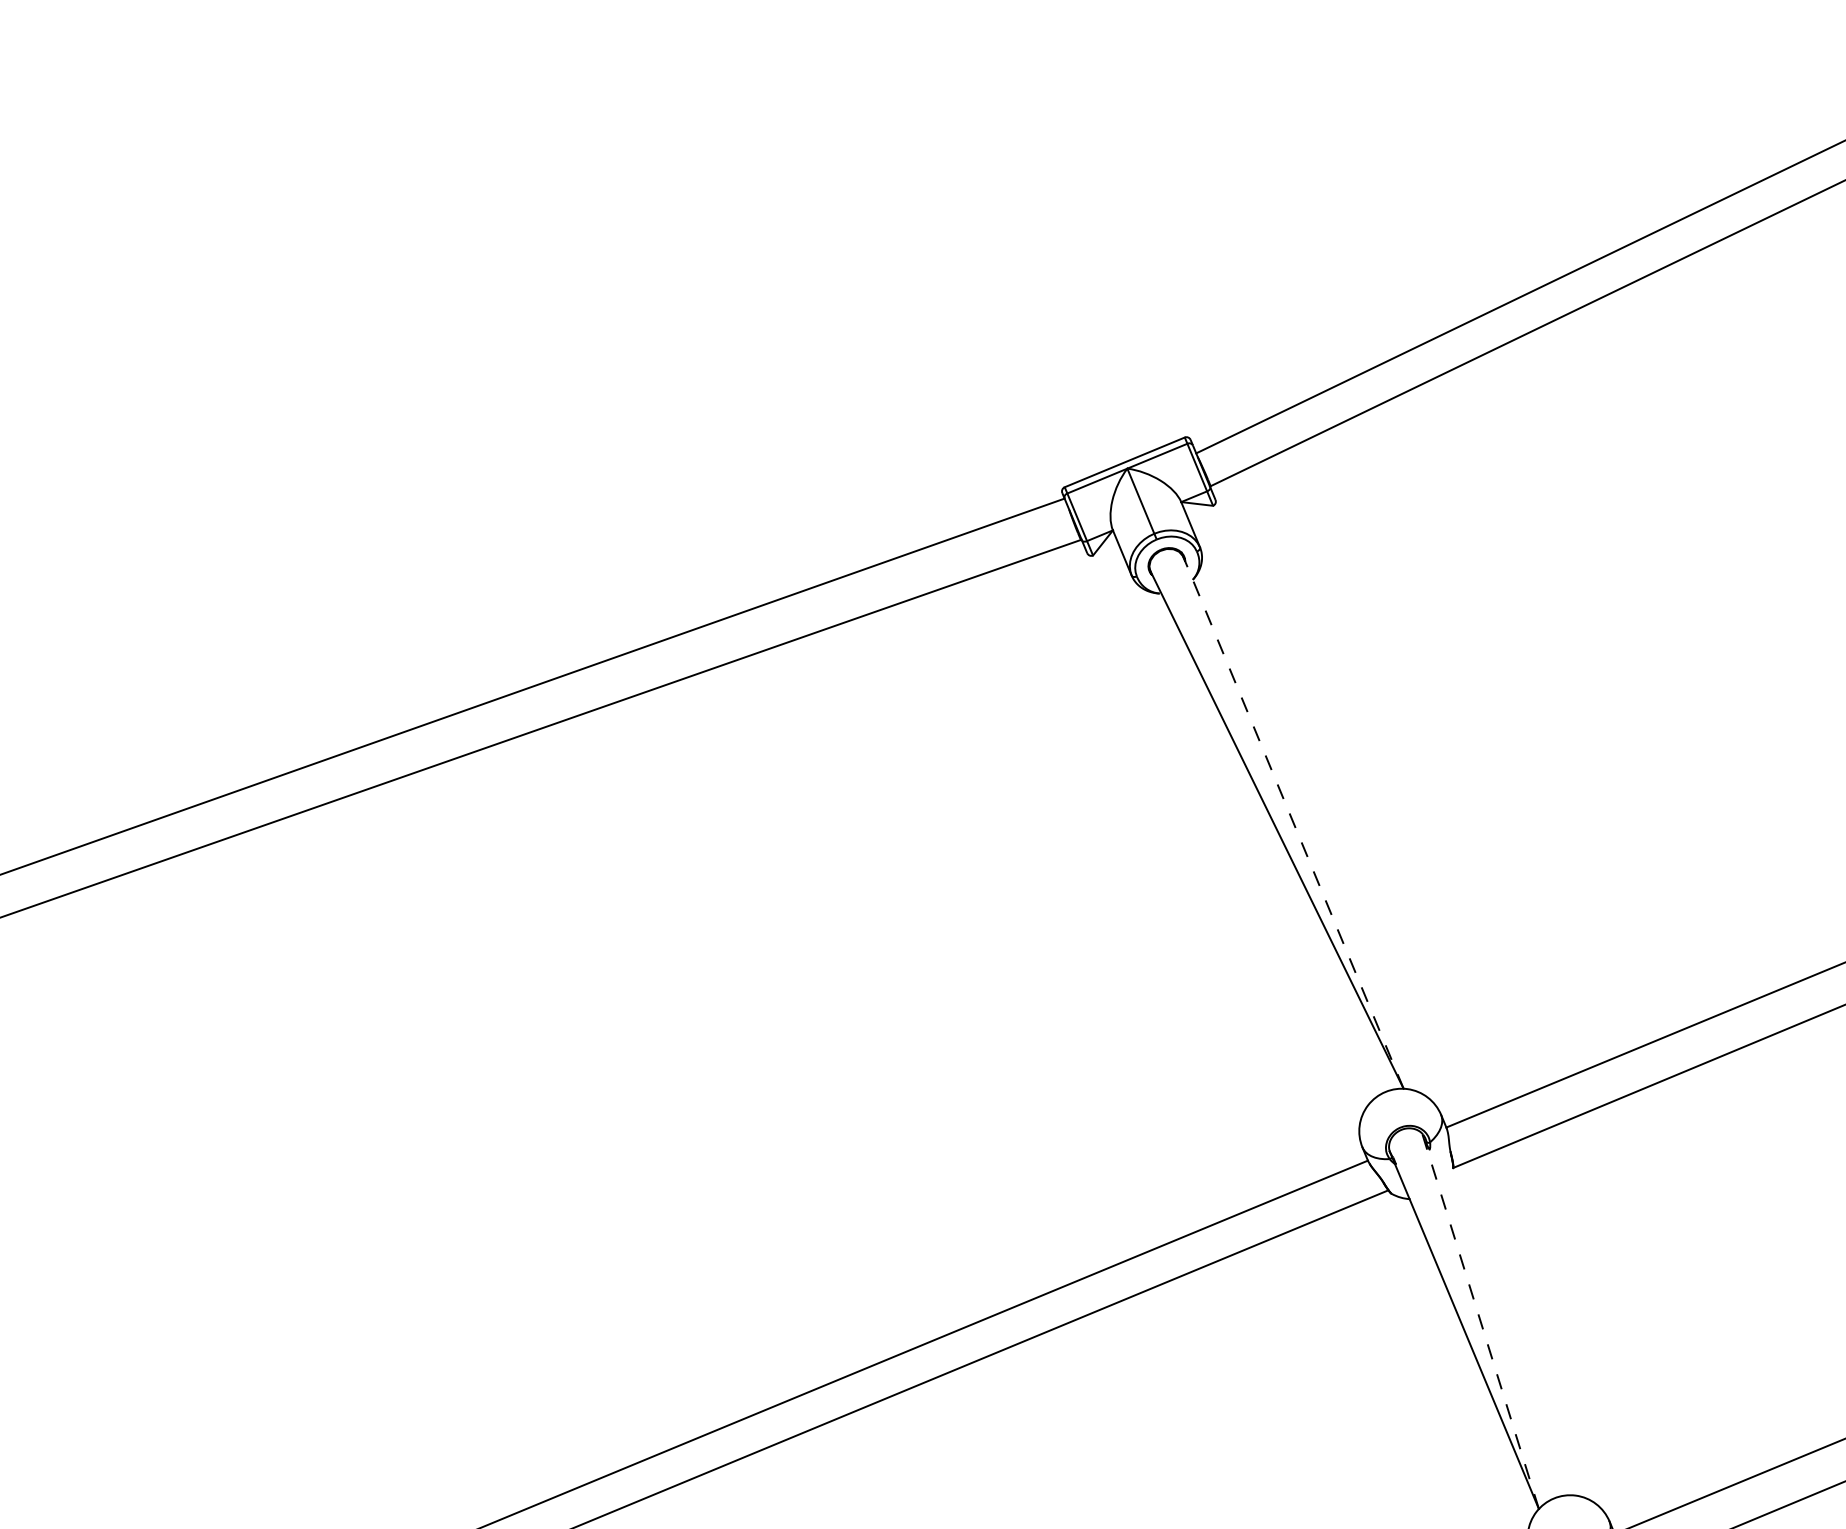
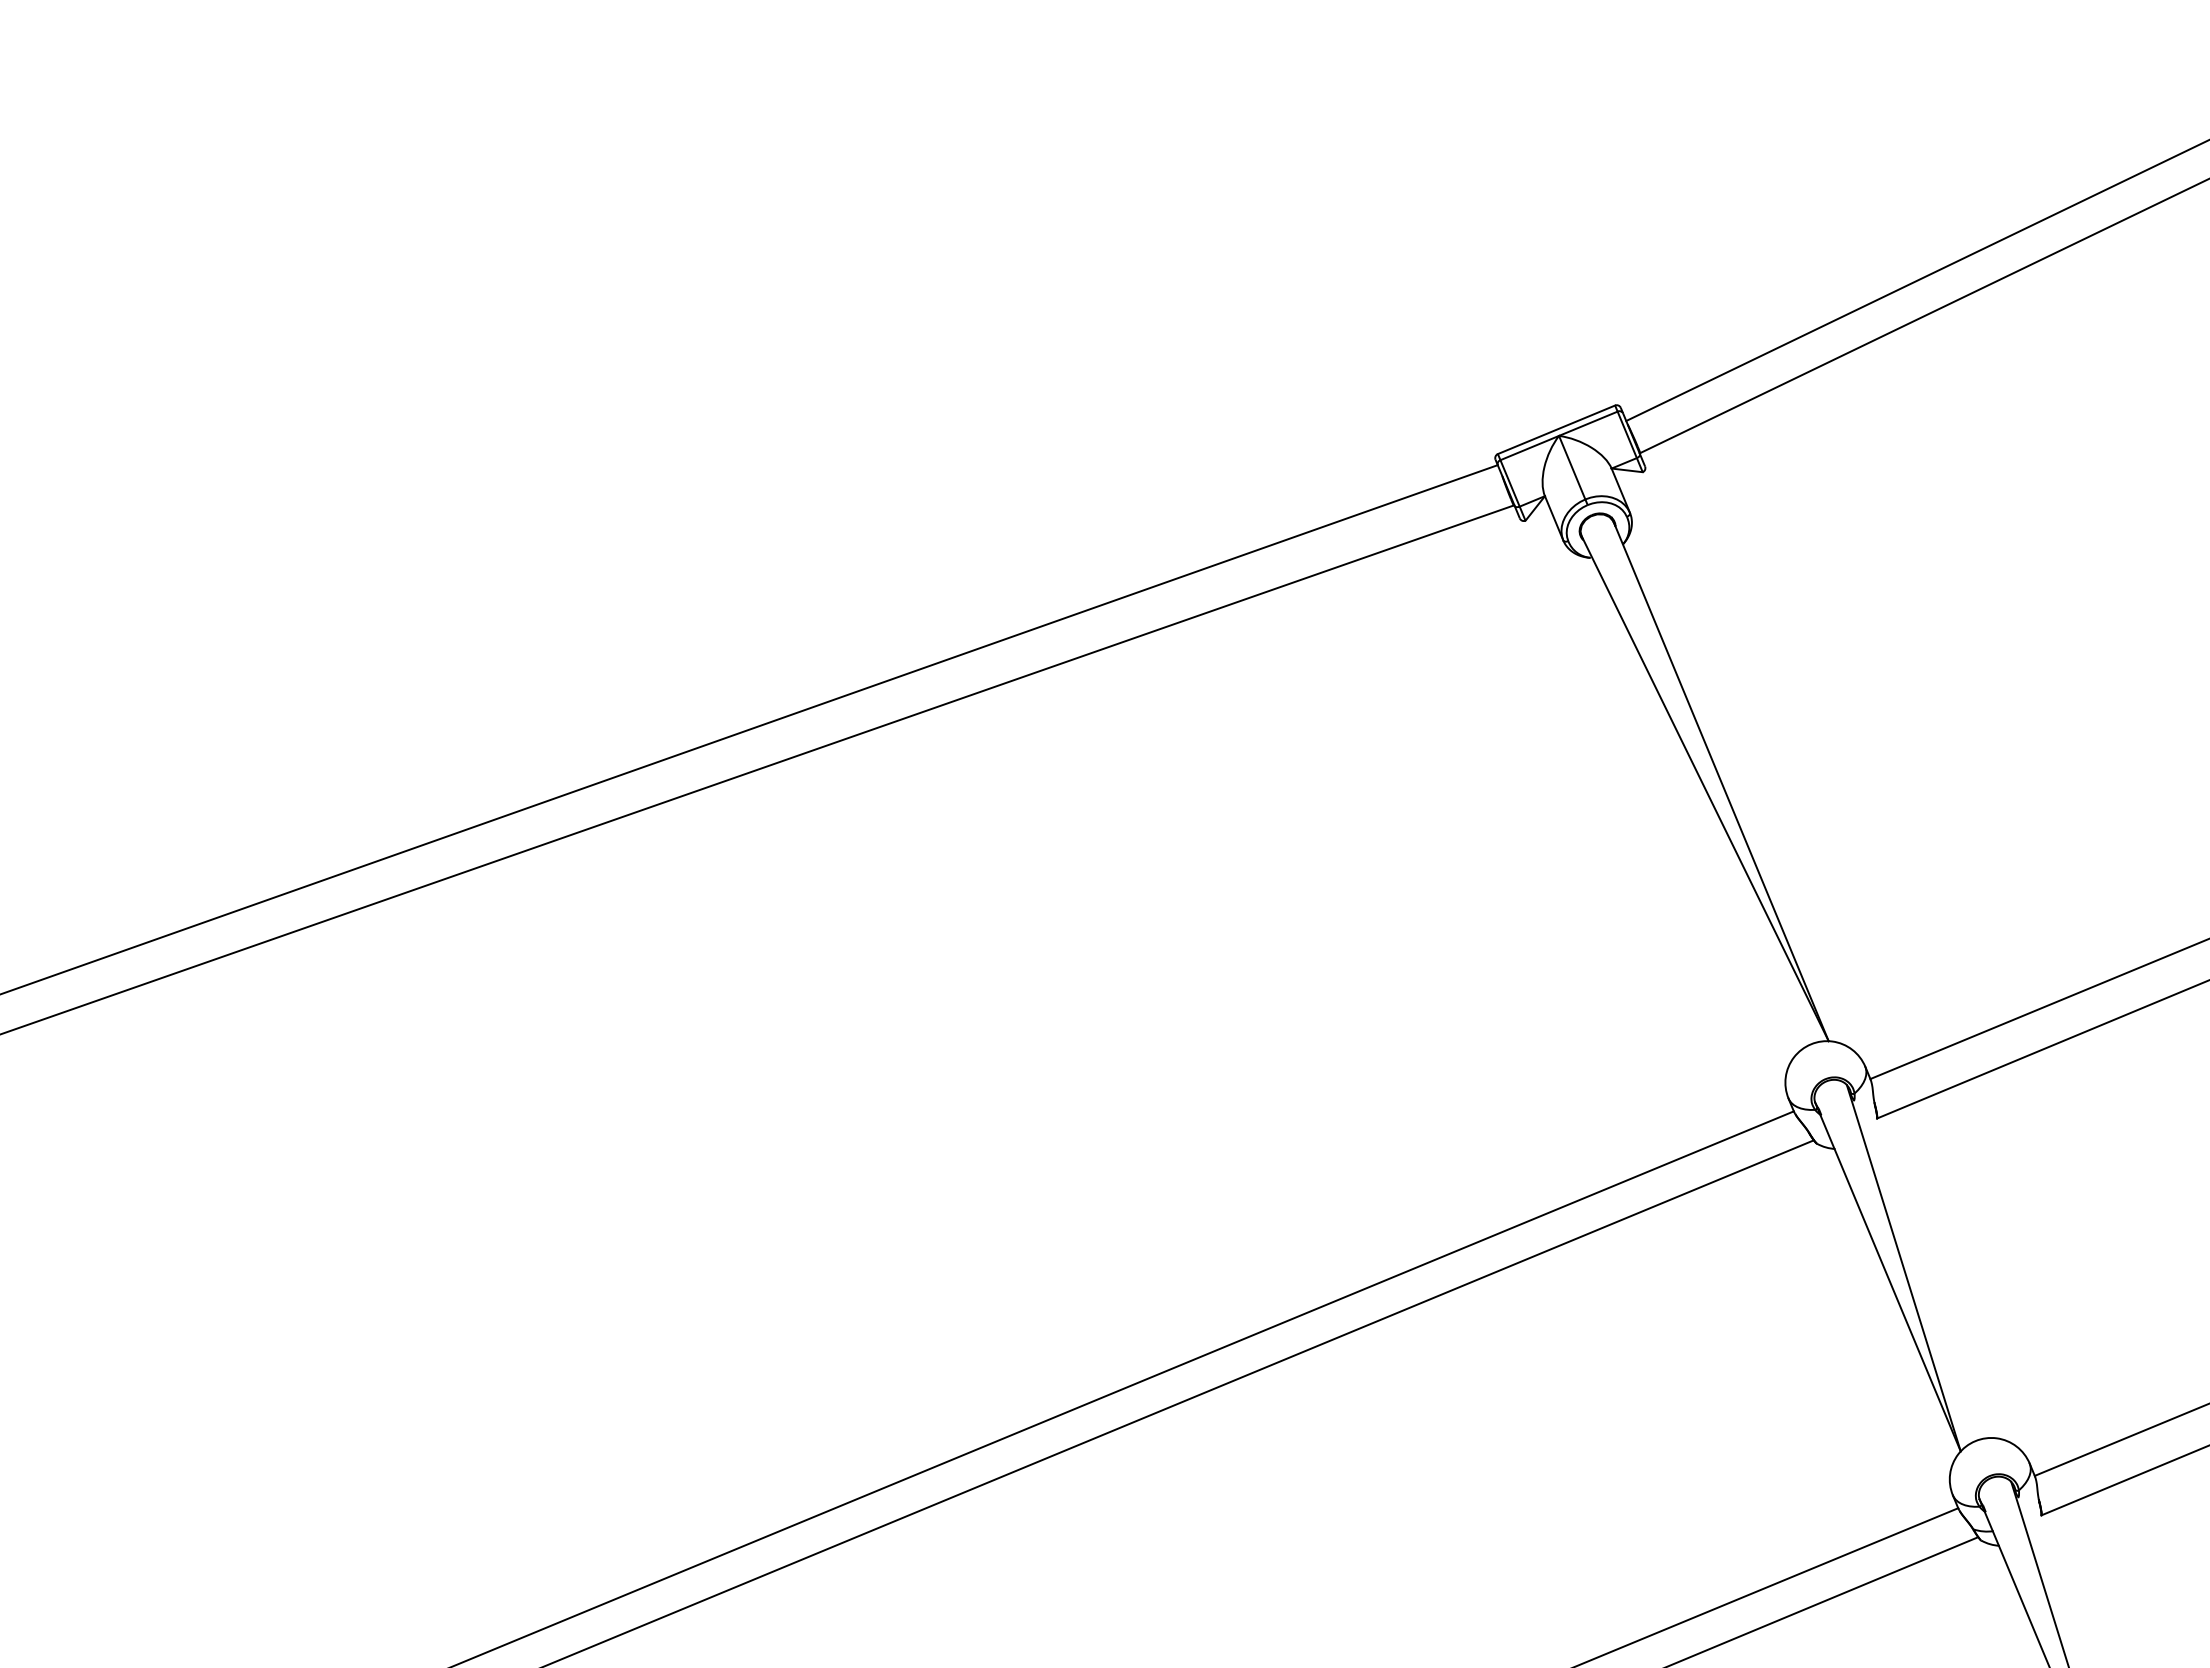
line: (1293, 822) -> (1721, 781), dashed -> solid
line: (1480, 1321) -> (1903, 1268), dashed -> solid

